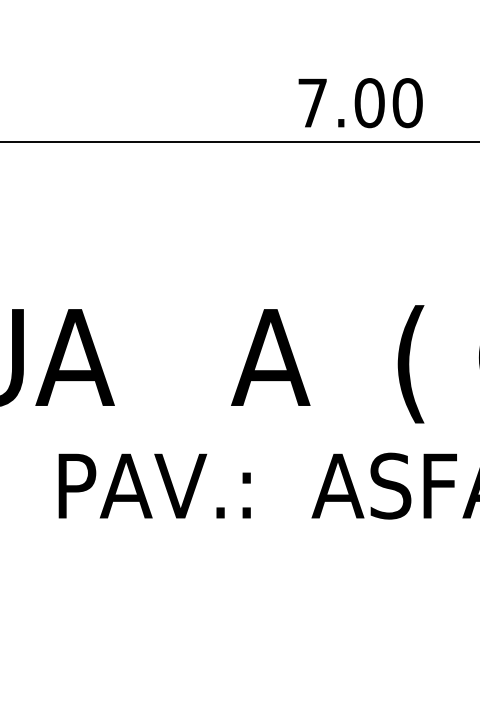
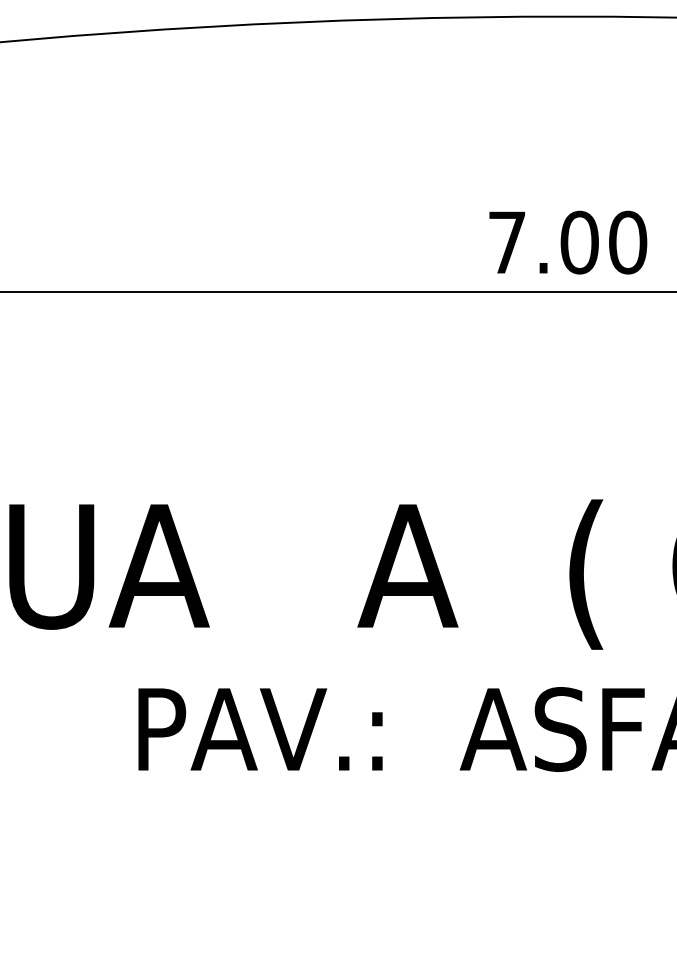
text: (360, 102) -> (568, 242), moved

